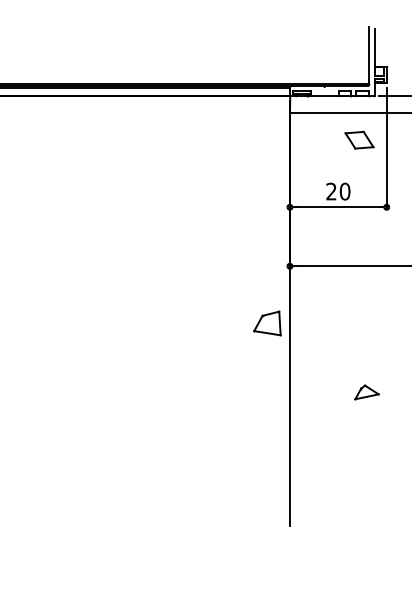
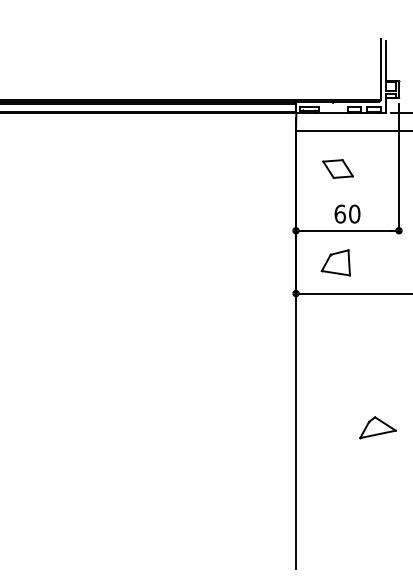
part: (359, 139) -> (338, 168), moved
text: (331, 191) -> (340, 213), 20 -> 60
part: (267, 323) -> (335, 262), moved
part: (366, 392) -> (377, 427), size x1.43

